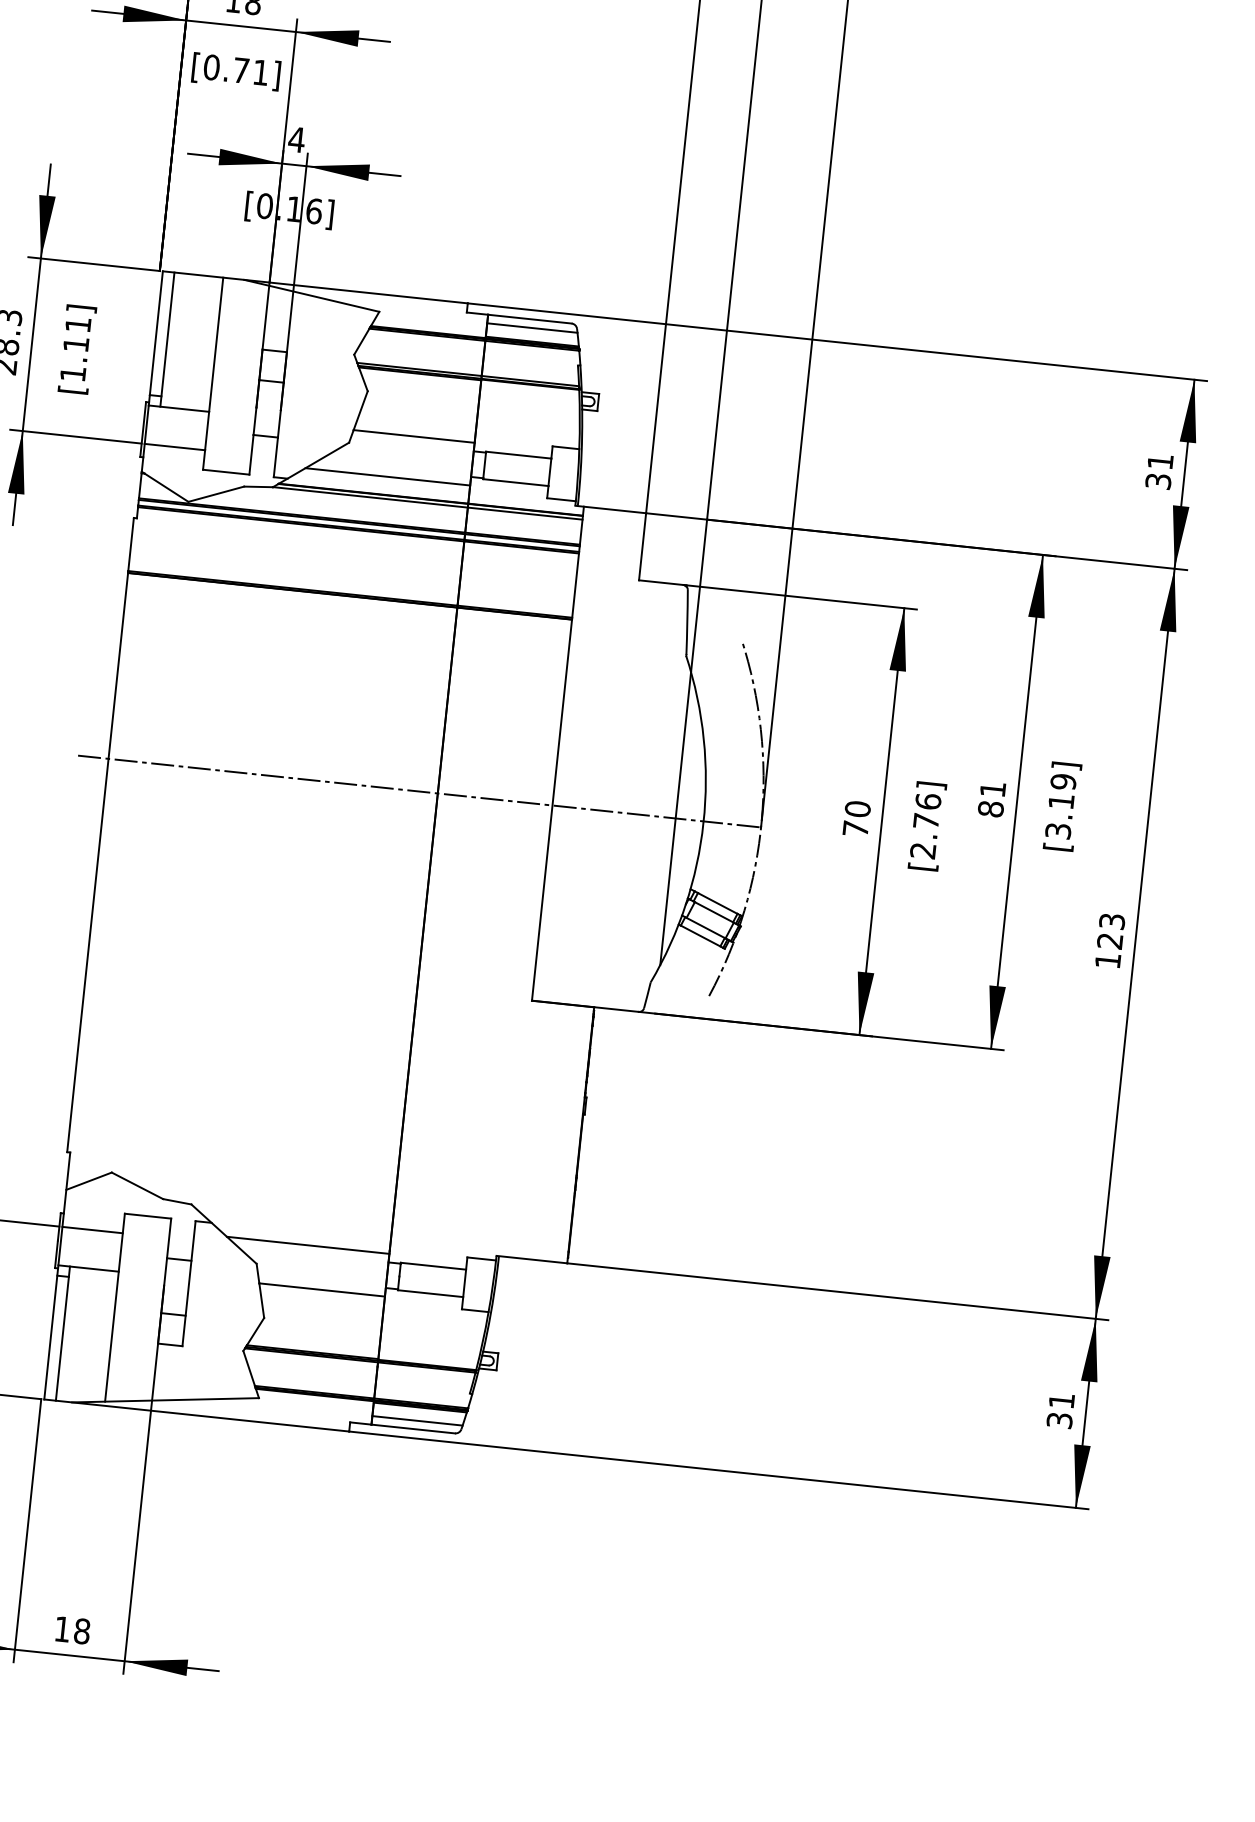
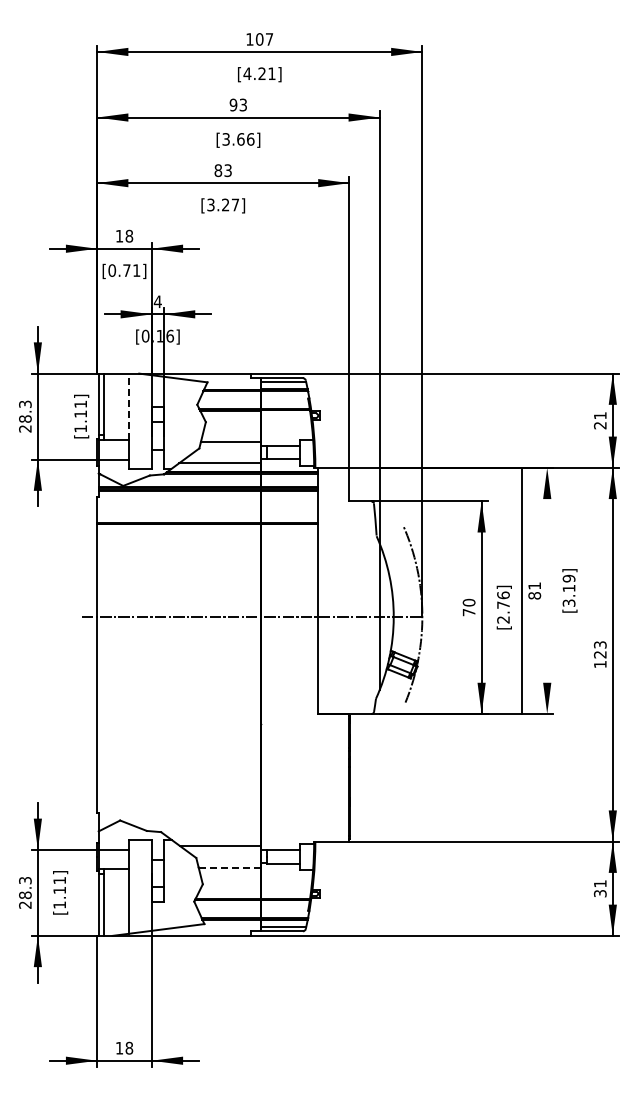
line: (215, 343) -> (128, 406), solid -> dashed
text: (77, 349) -> (81, 416), moved
text: (1158, 481) -> (600, 425), 31 -> 21
line: (1017, 801) -> (522, 590), moved
line: (323, 1290) -> (230, 867), solid -> dashed

